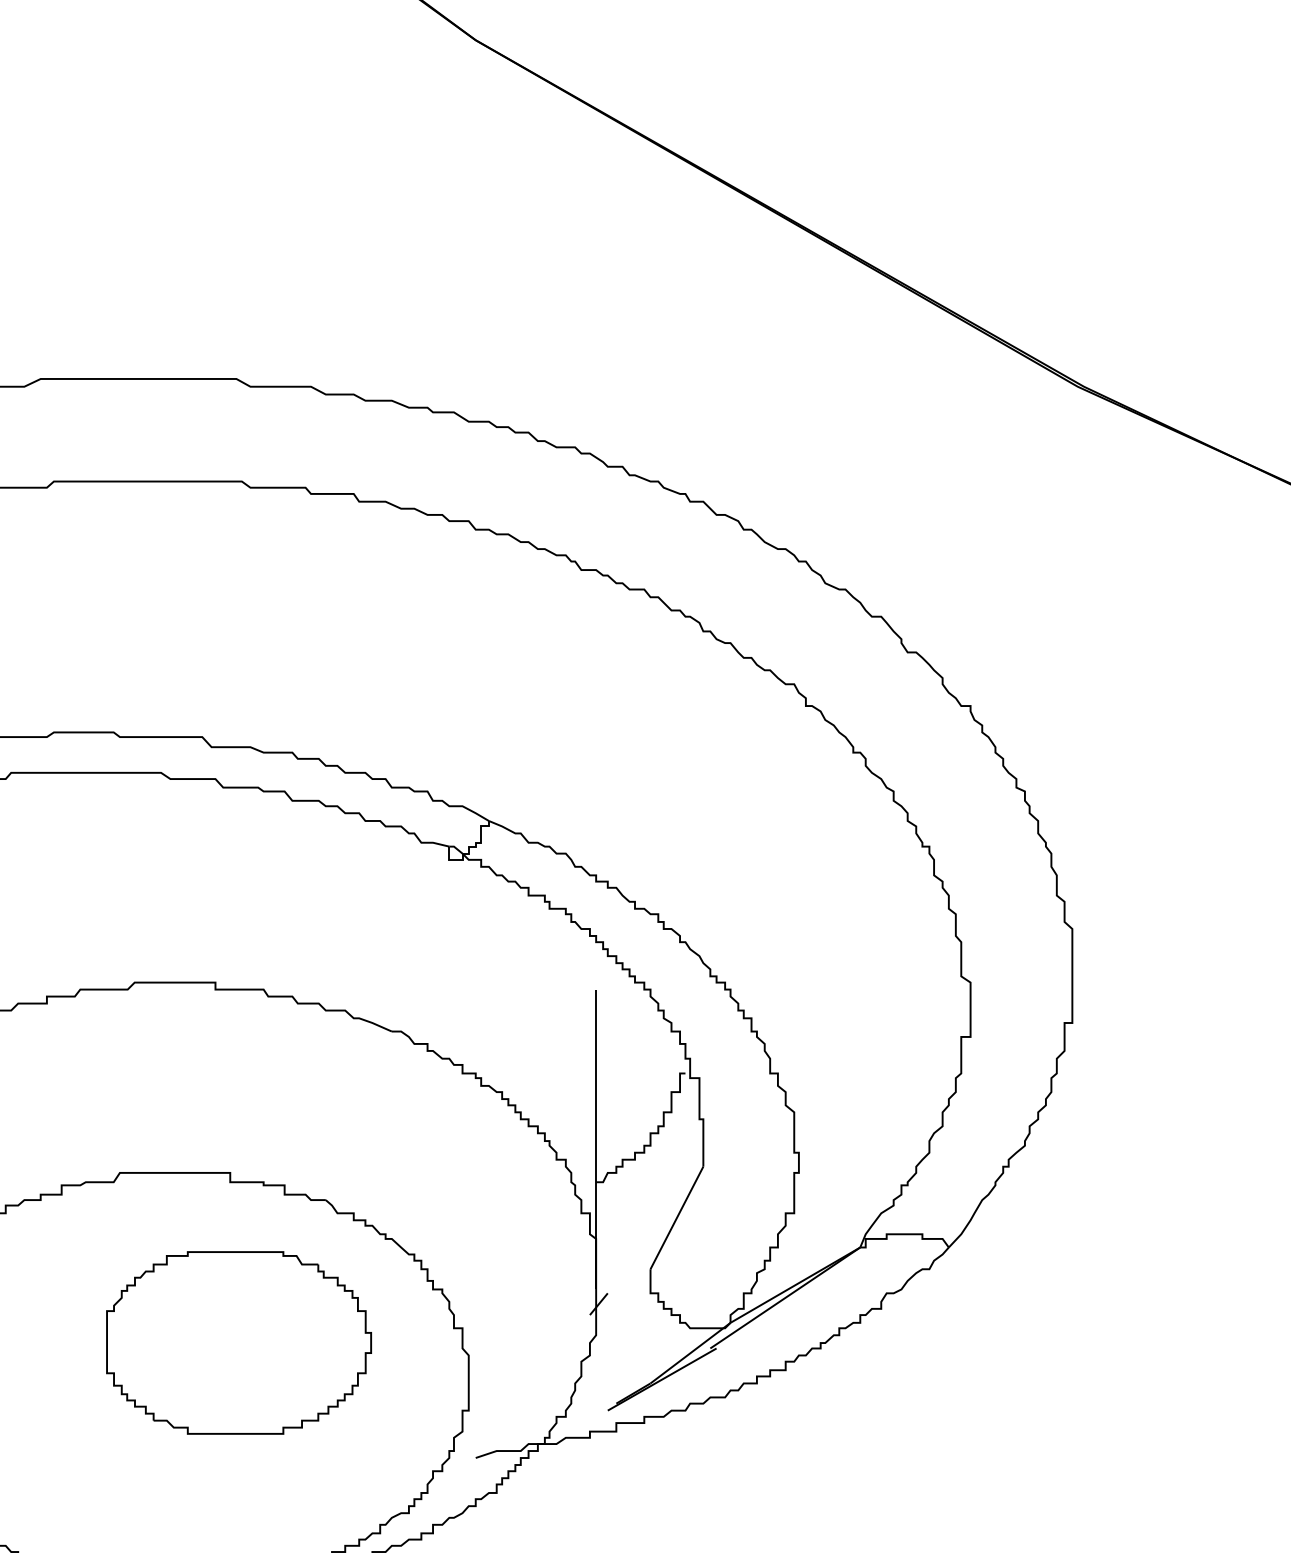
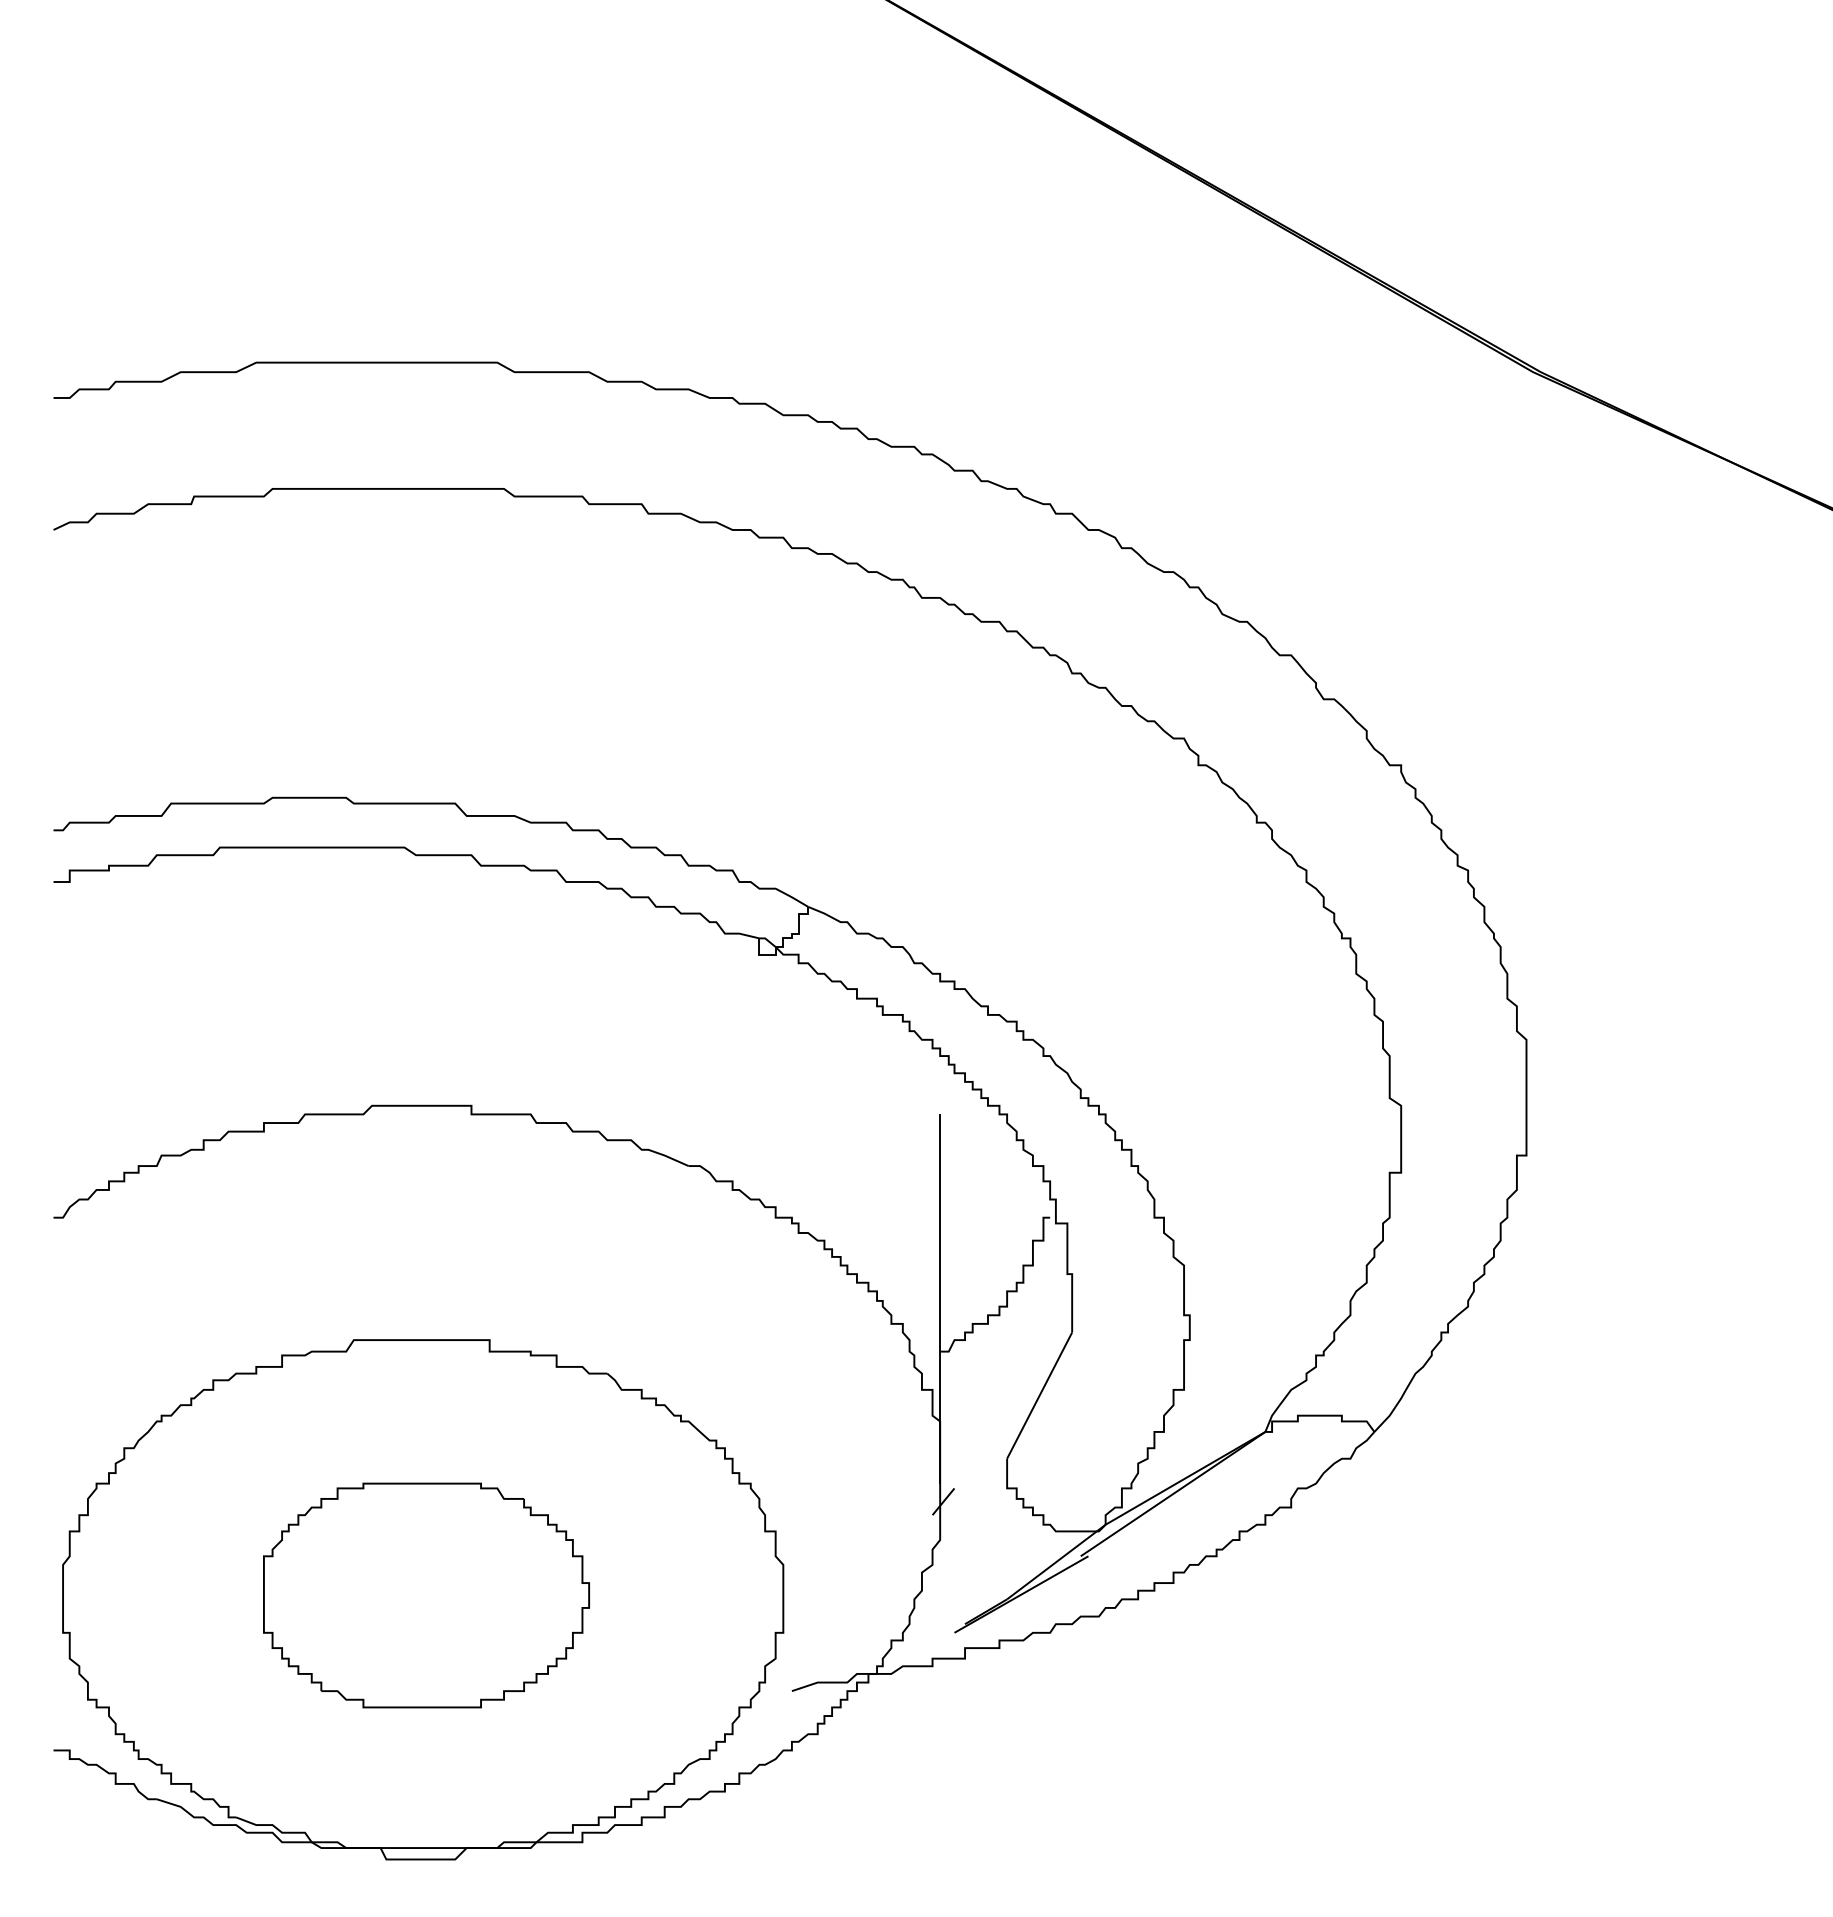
part: (239, 1342) -> (426, 1595), moved

